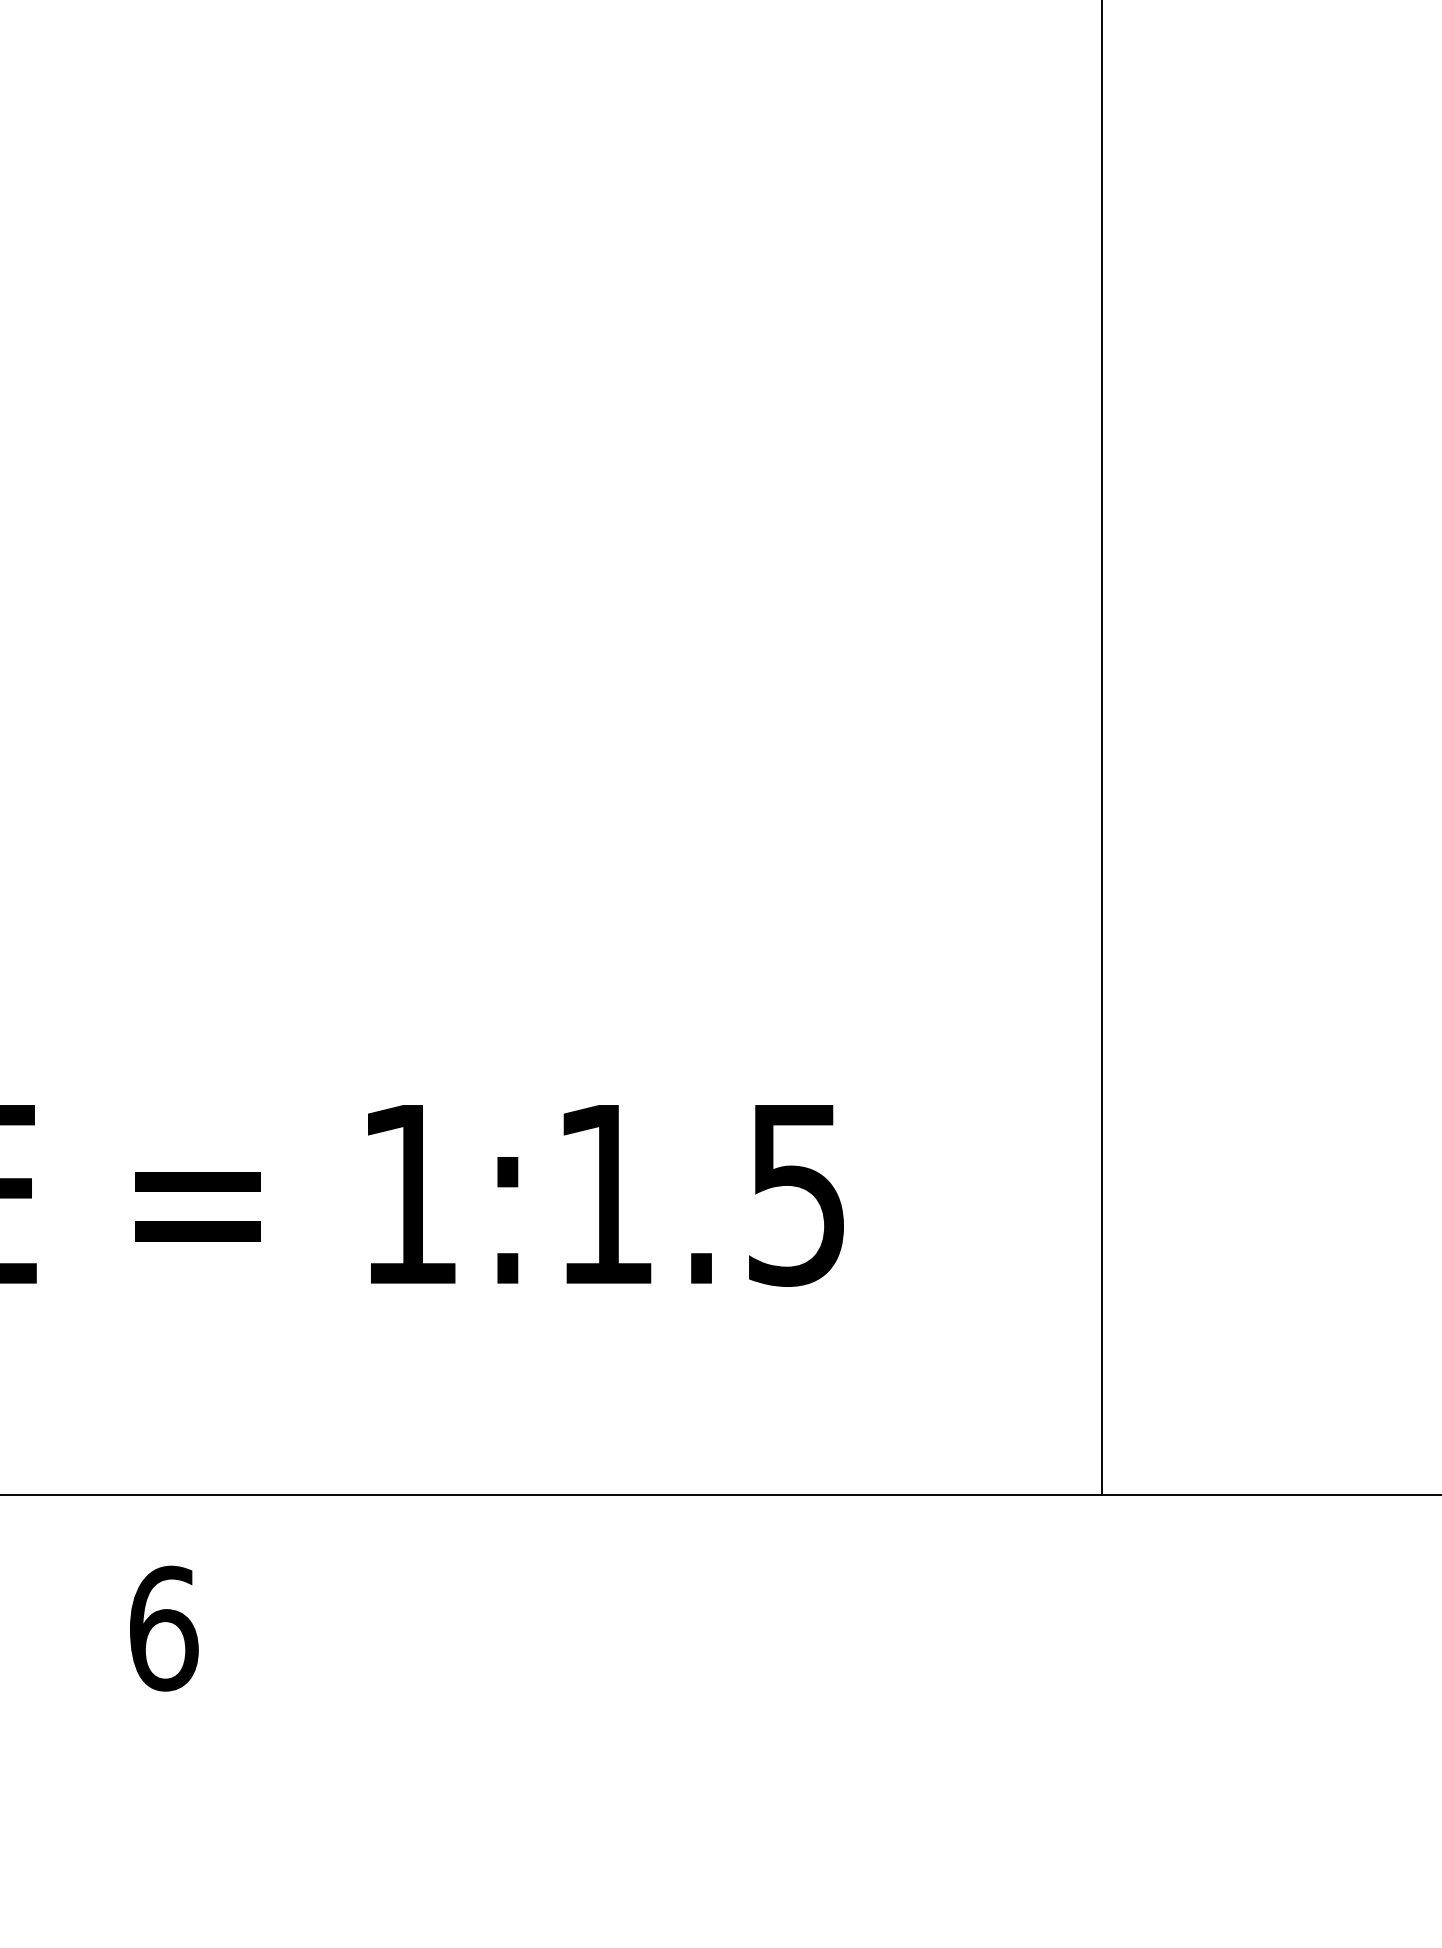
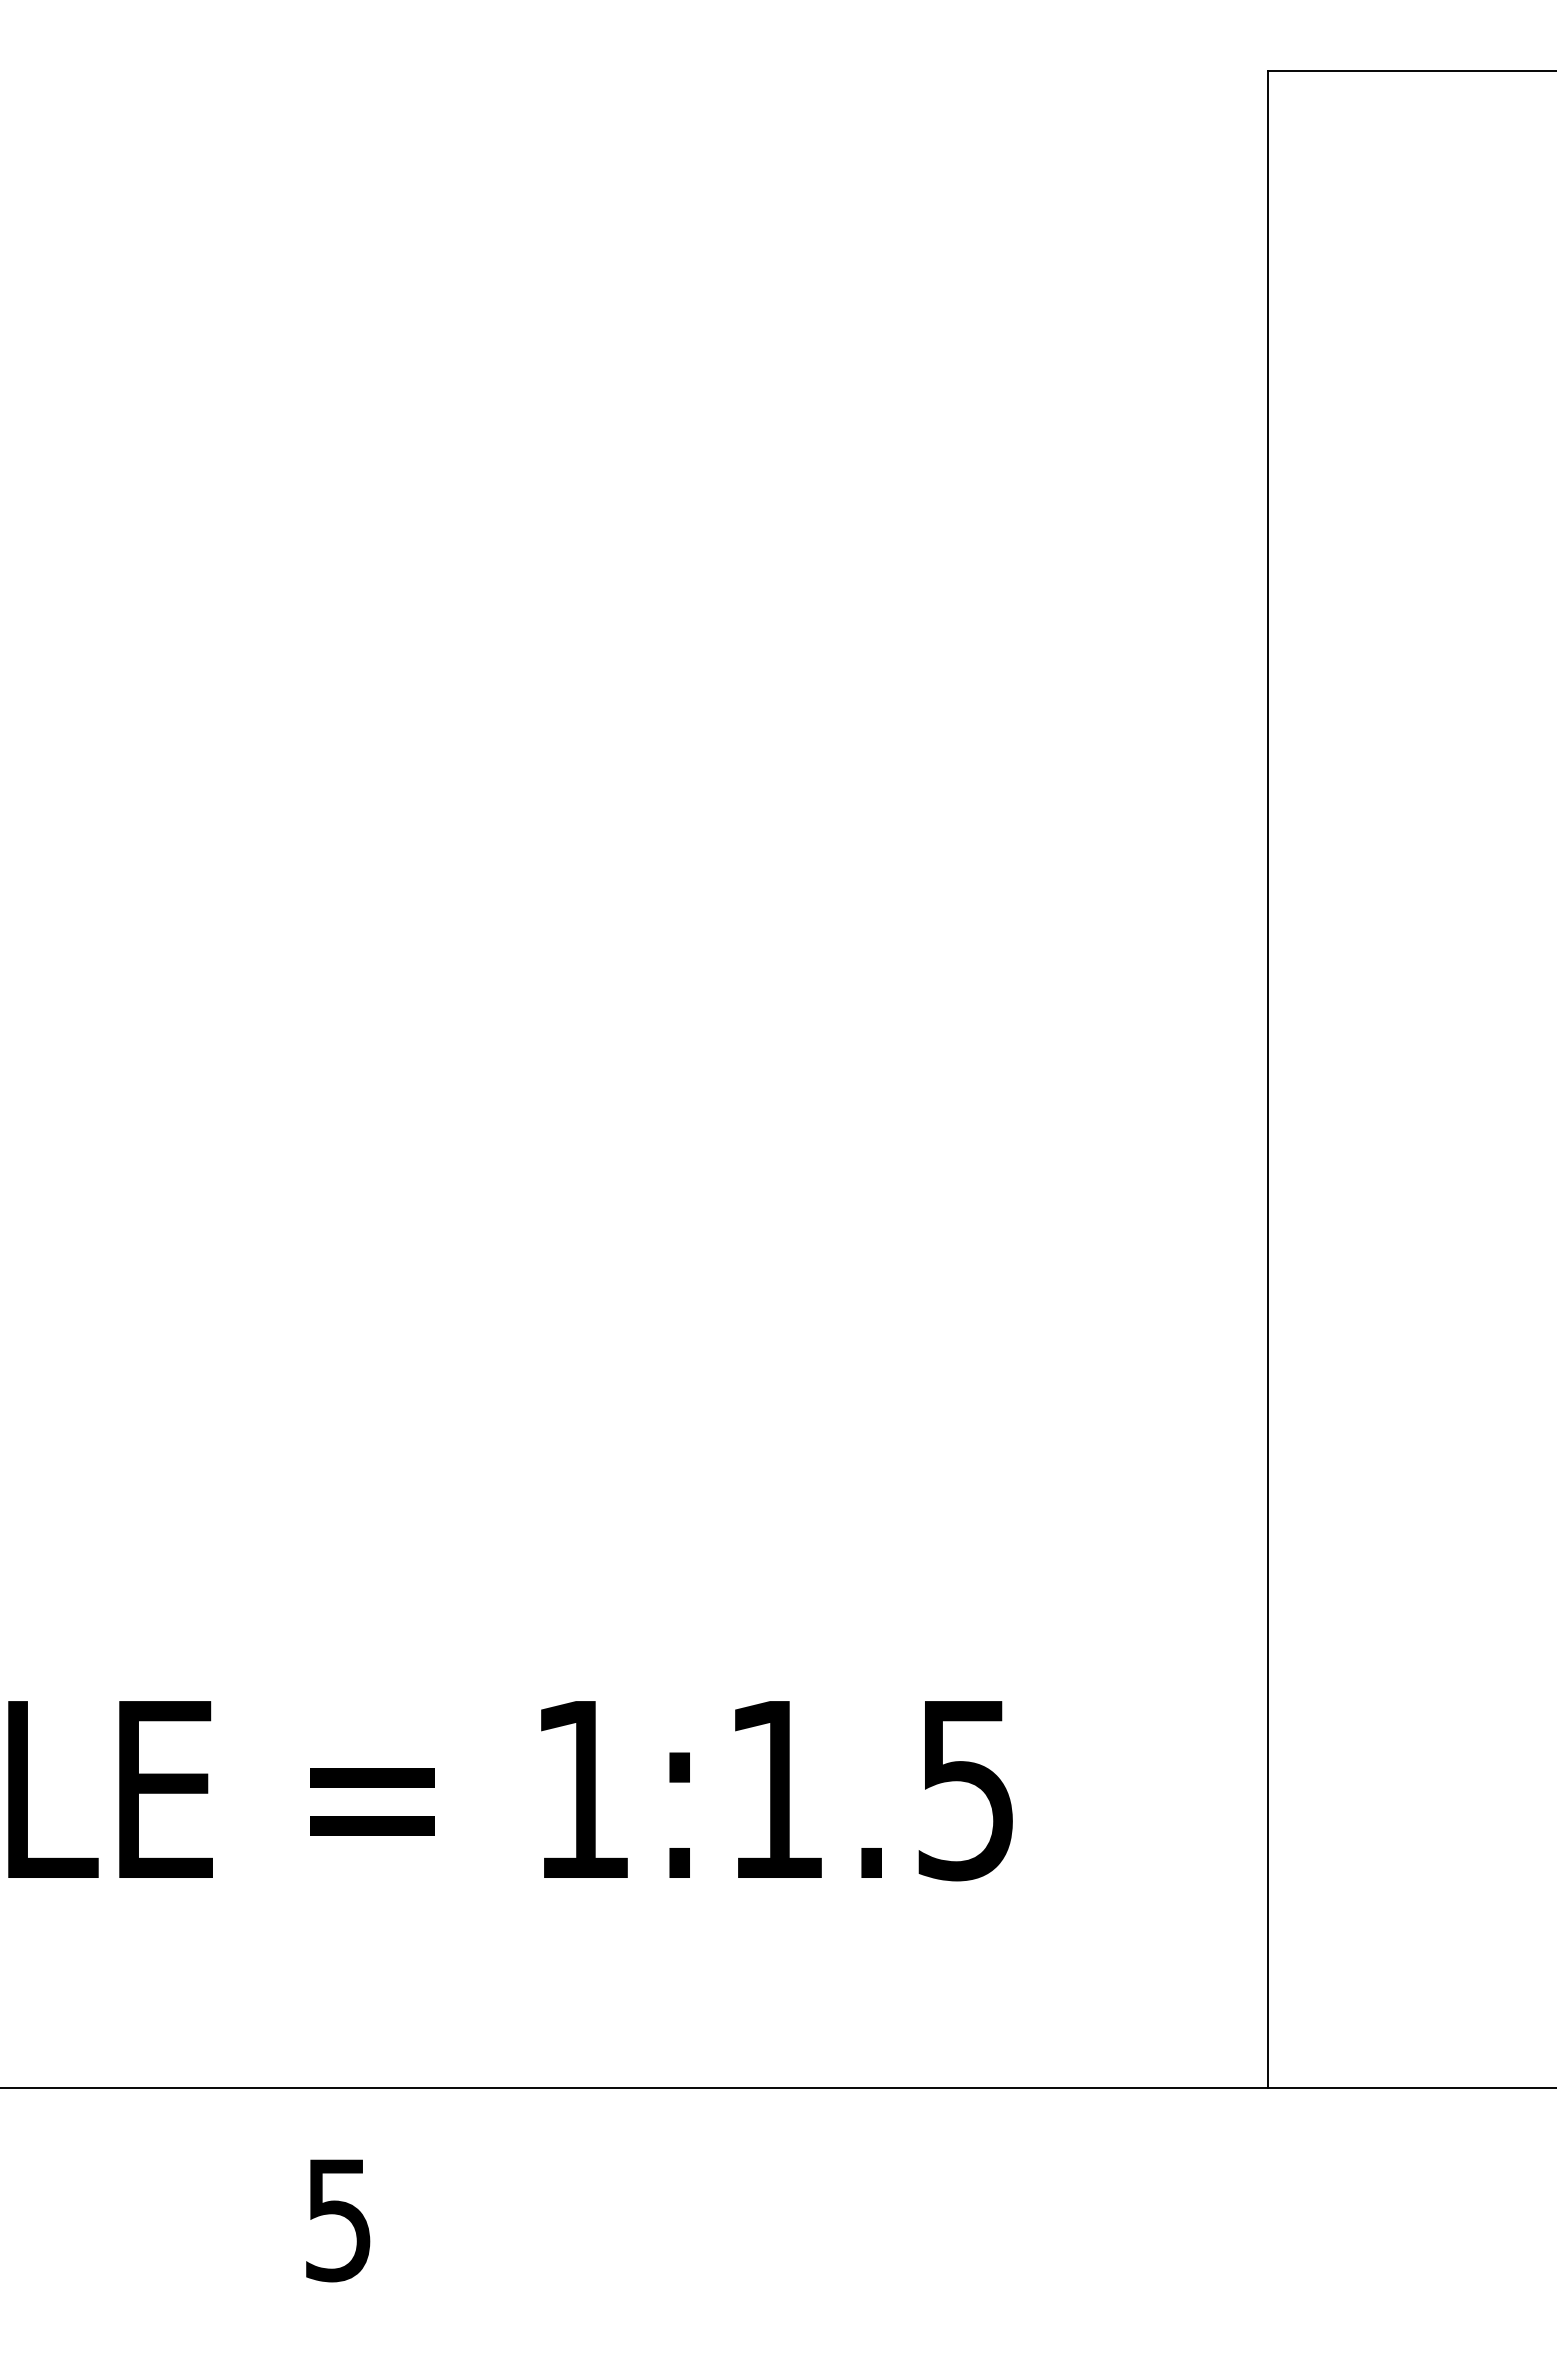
text: (164, 1628) -> (339, 2219), 6 -> 5

